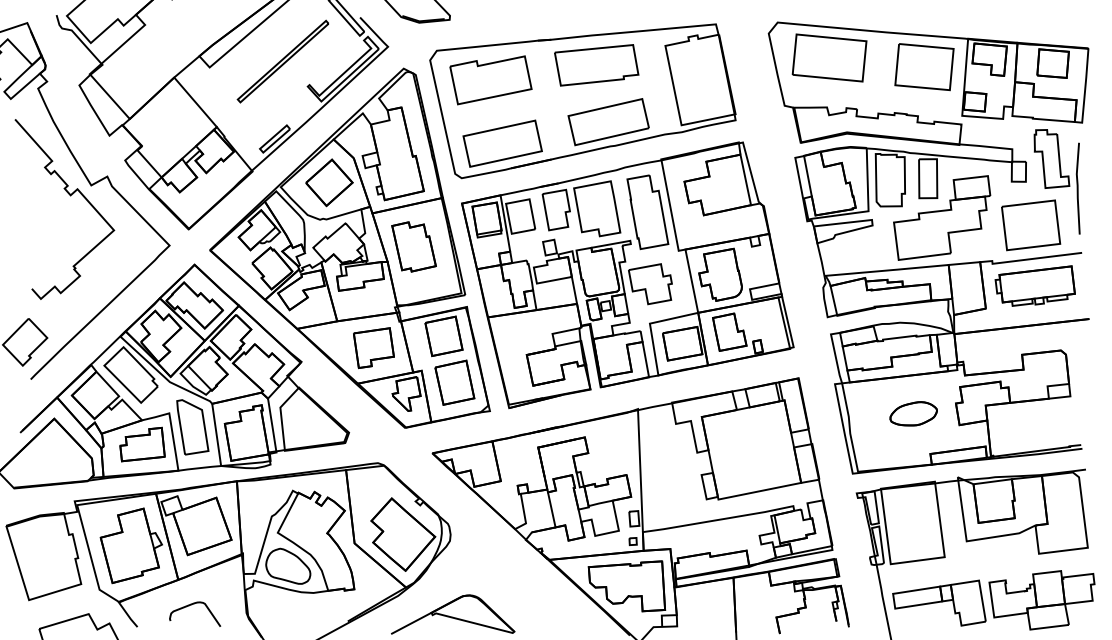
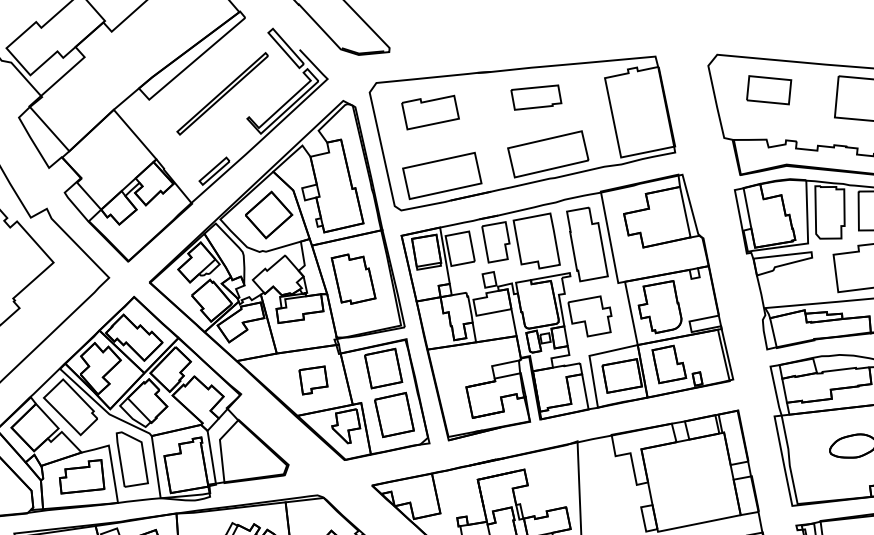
part: (829, 57) -> (769, 89), size x0.6
part: (596, 65) -> (536, 97), size x0.6
part: (490, 80) -> (430, 112), size x0.7
part: (373, 348) -> (313, 380), size x0.7

